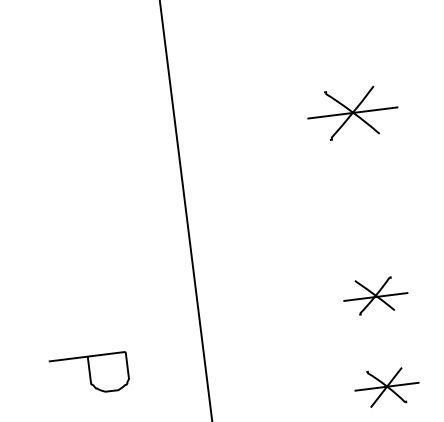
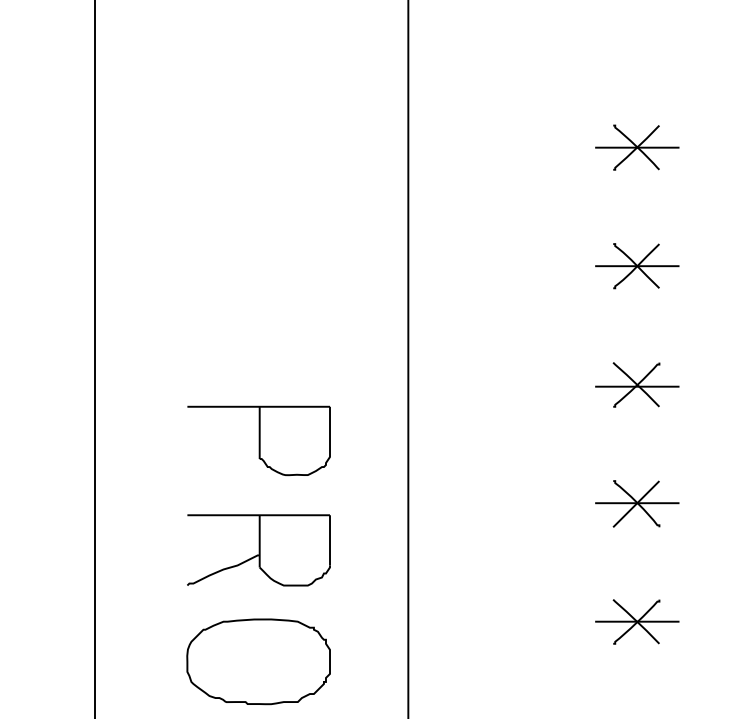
part: (353, 112) -> (637, 147), size x0.71
part: (364, 204) -> (637, 266), added
part: (89, 374) -> (258, 440), size x1.43

